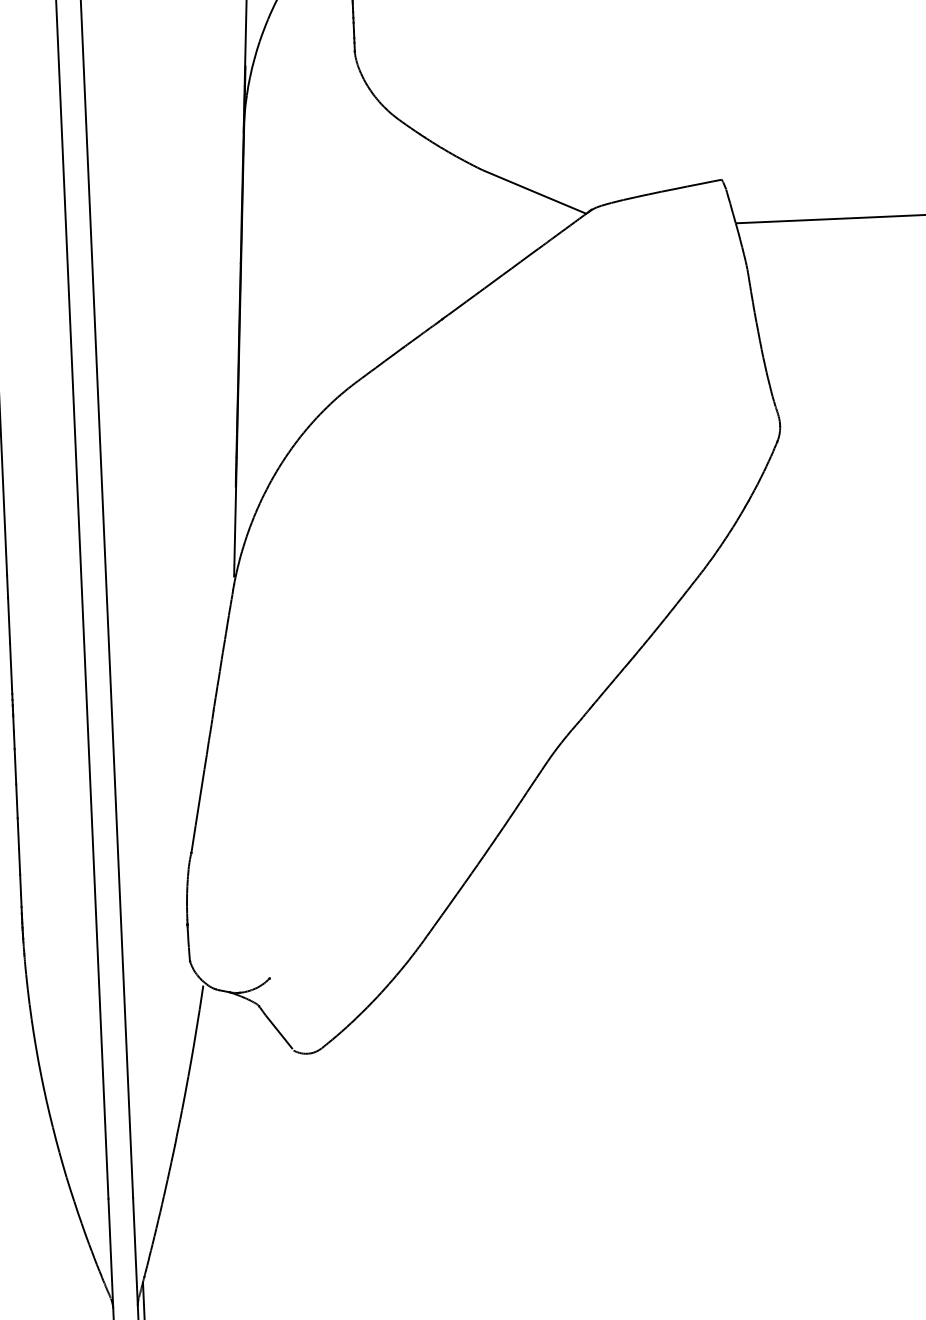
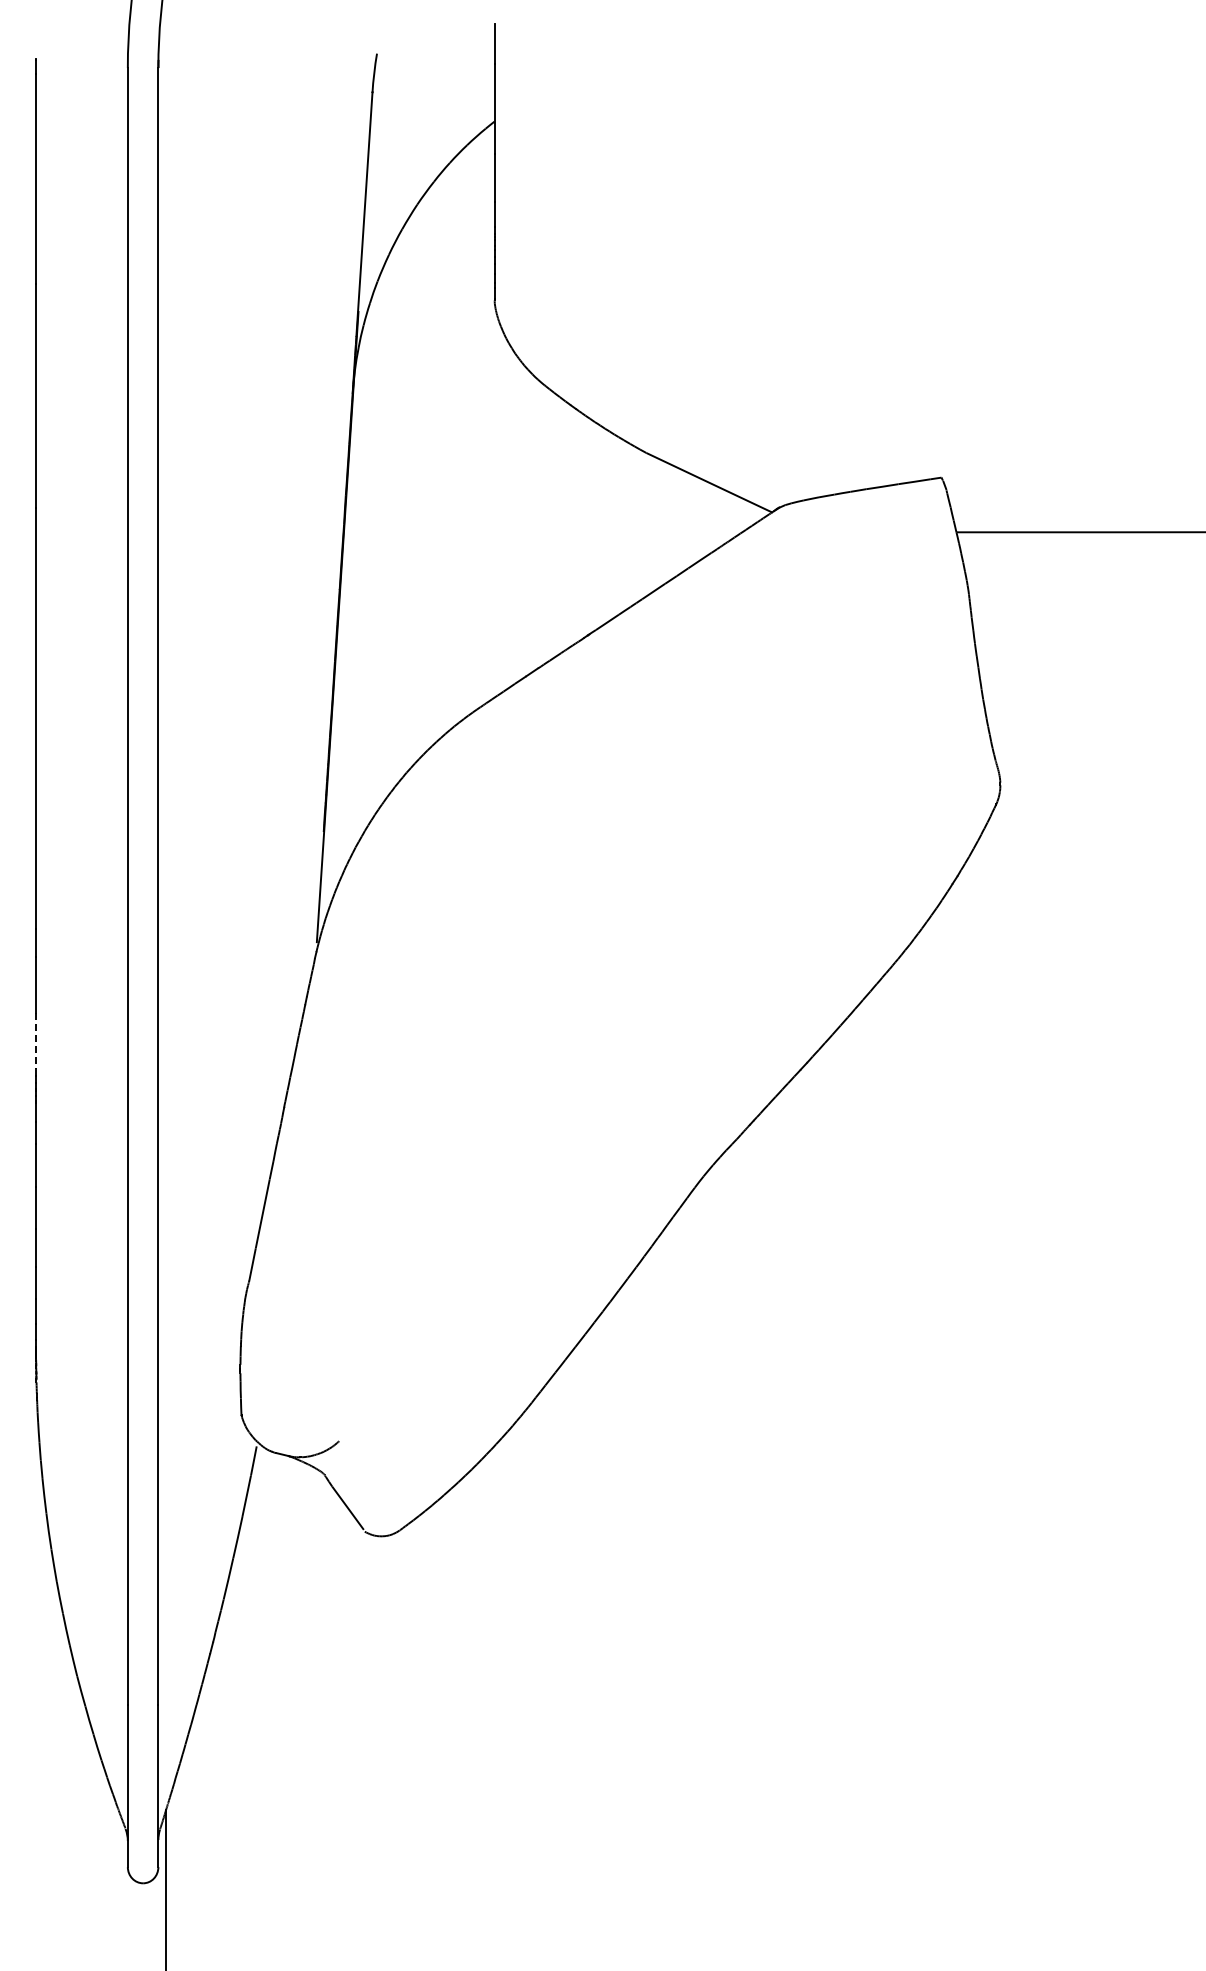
line: (11, 665) -> (36, 1040), solid -> dashed

